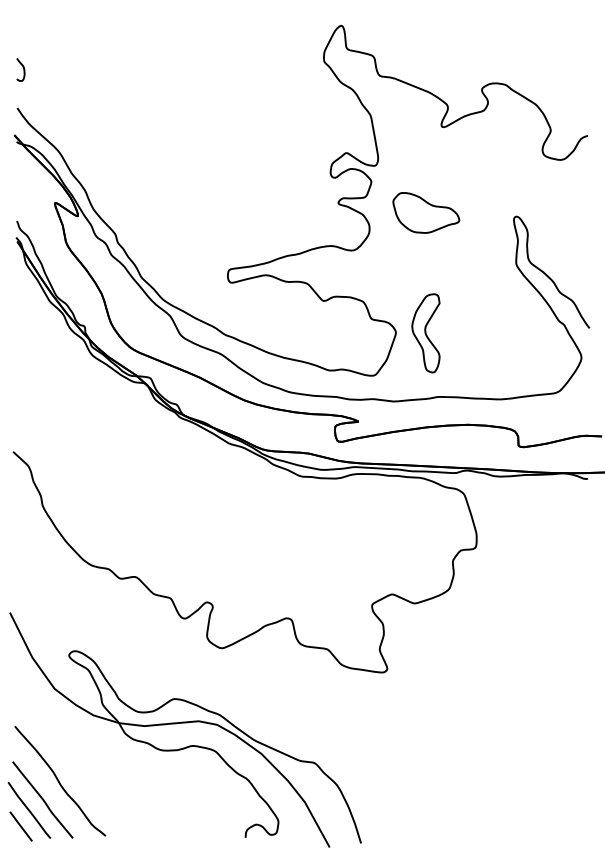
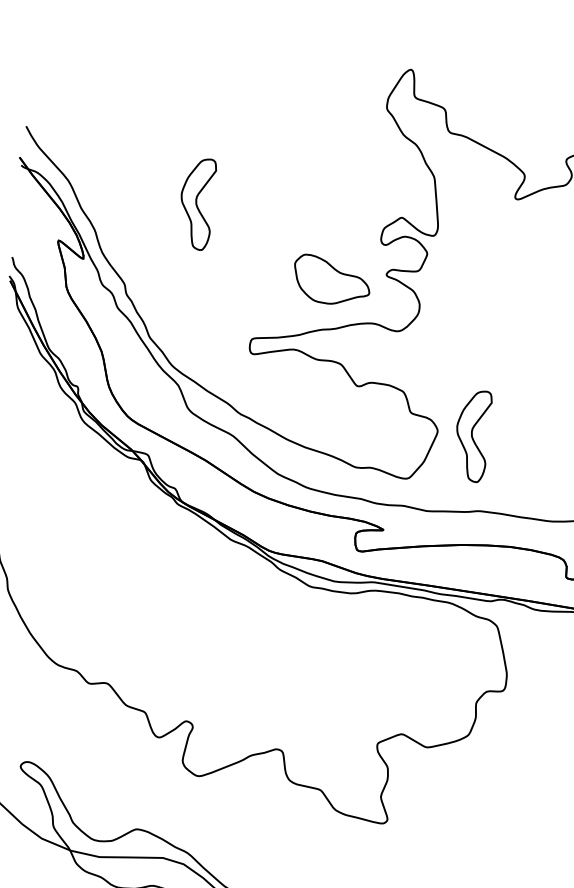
curve: (22, 67) -> (37, 79), removed
part: (169, 159) -> (196, 204), added
part: (426, 212) -> (332, 280), moved

